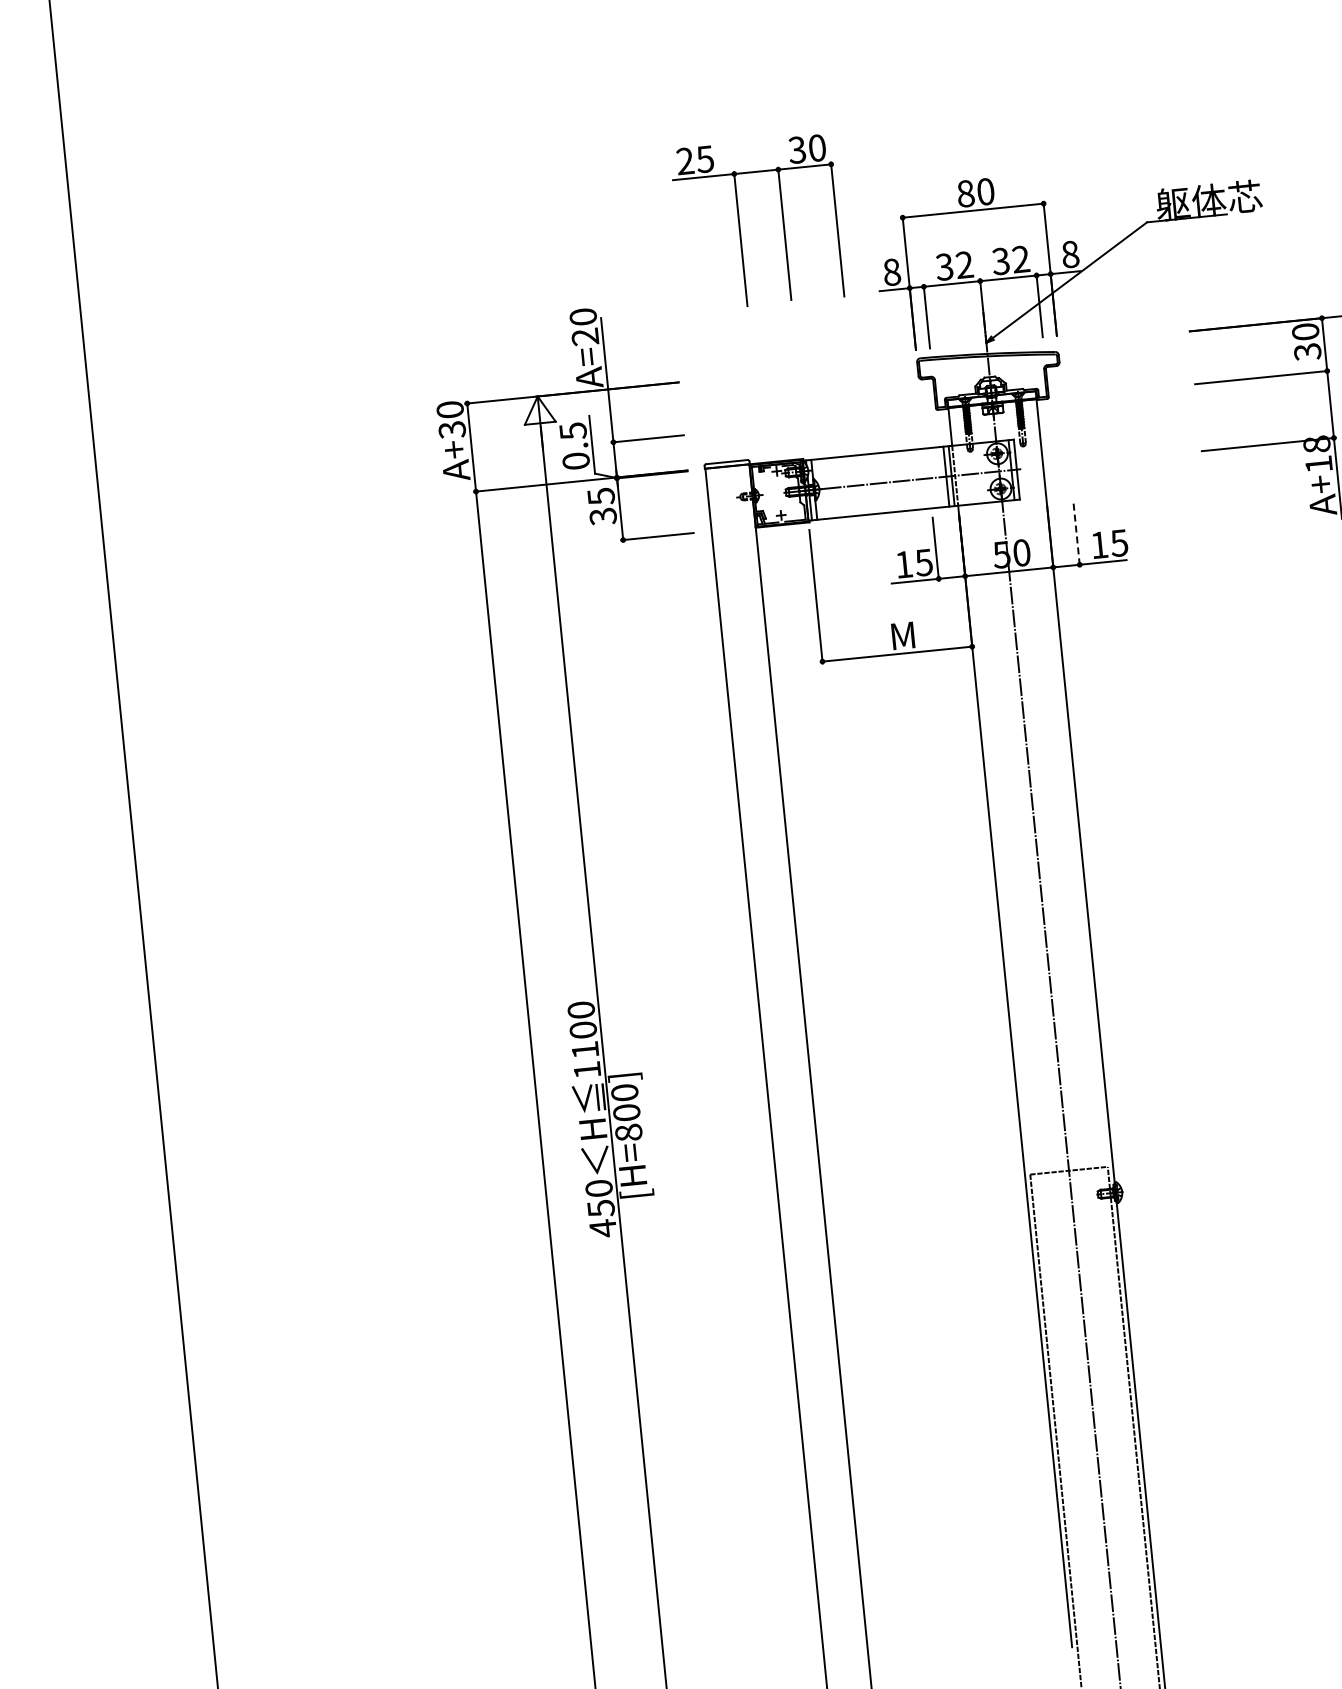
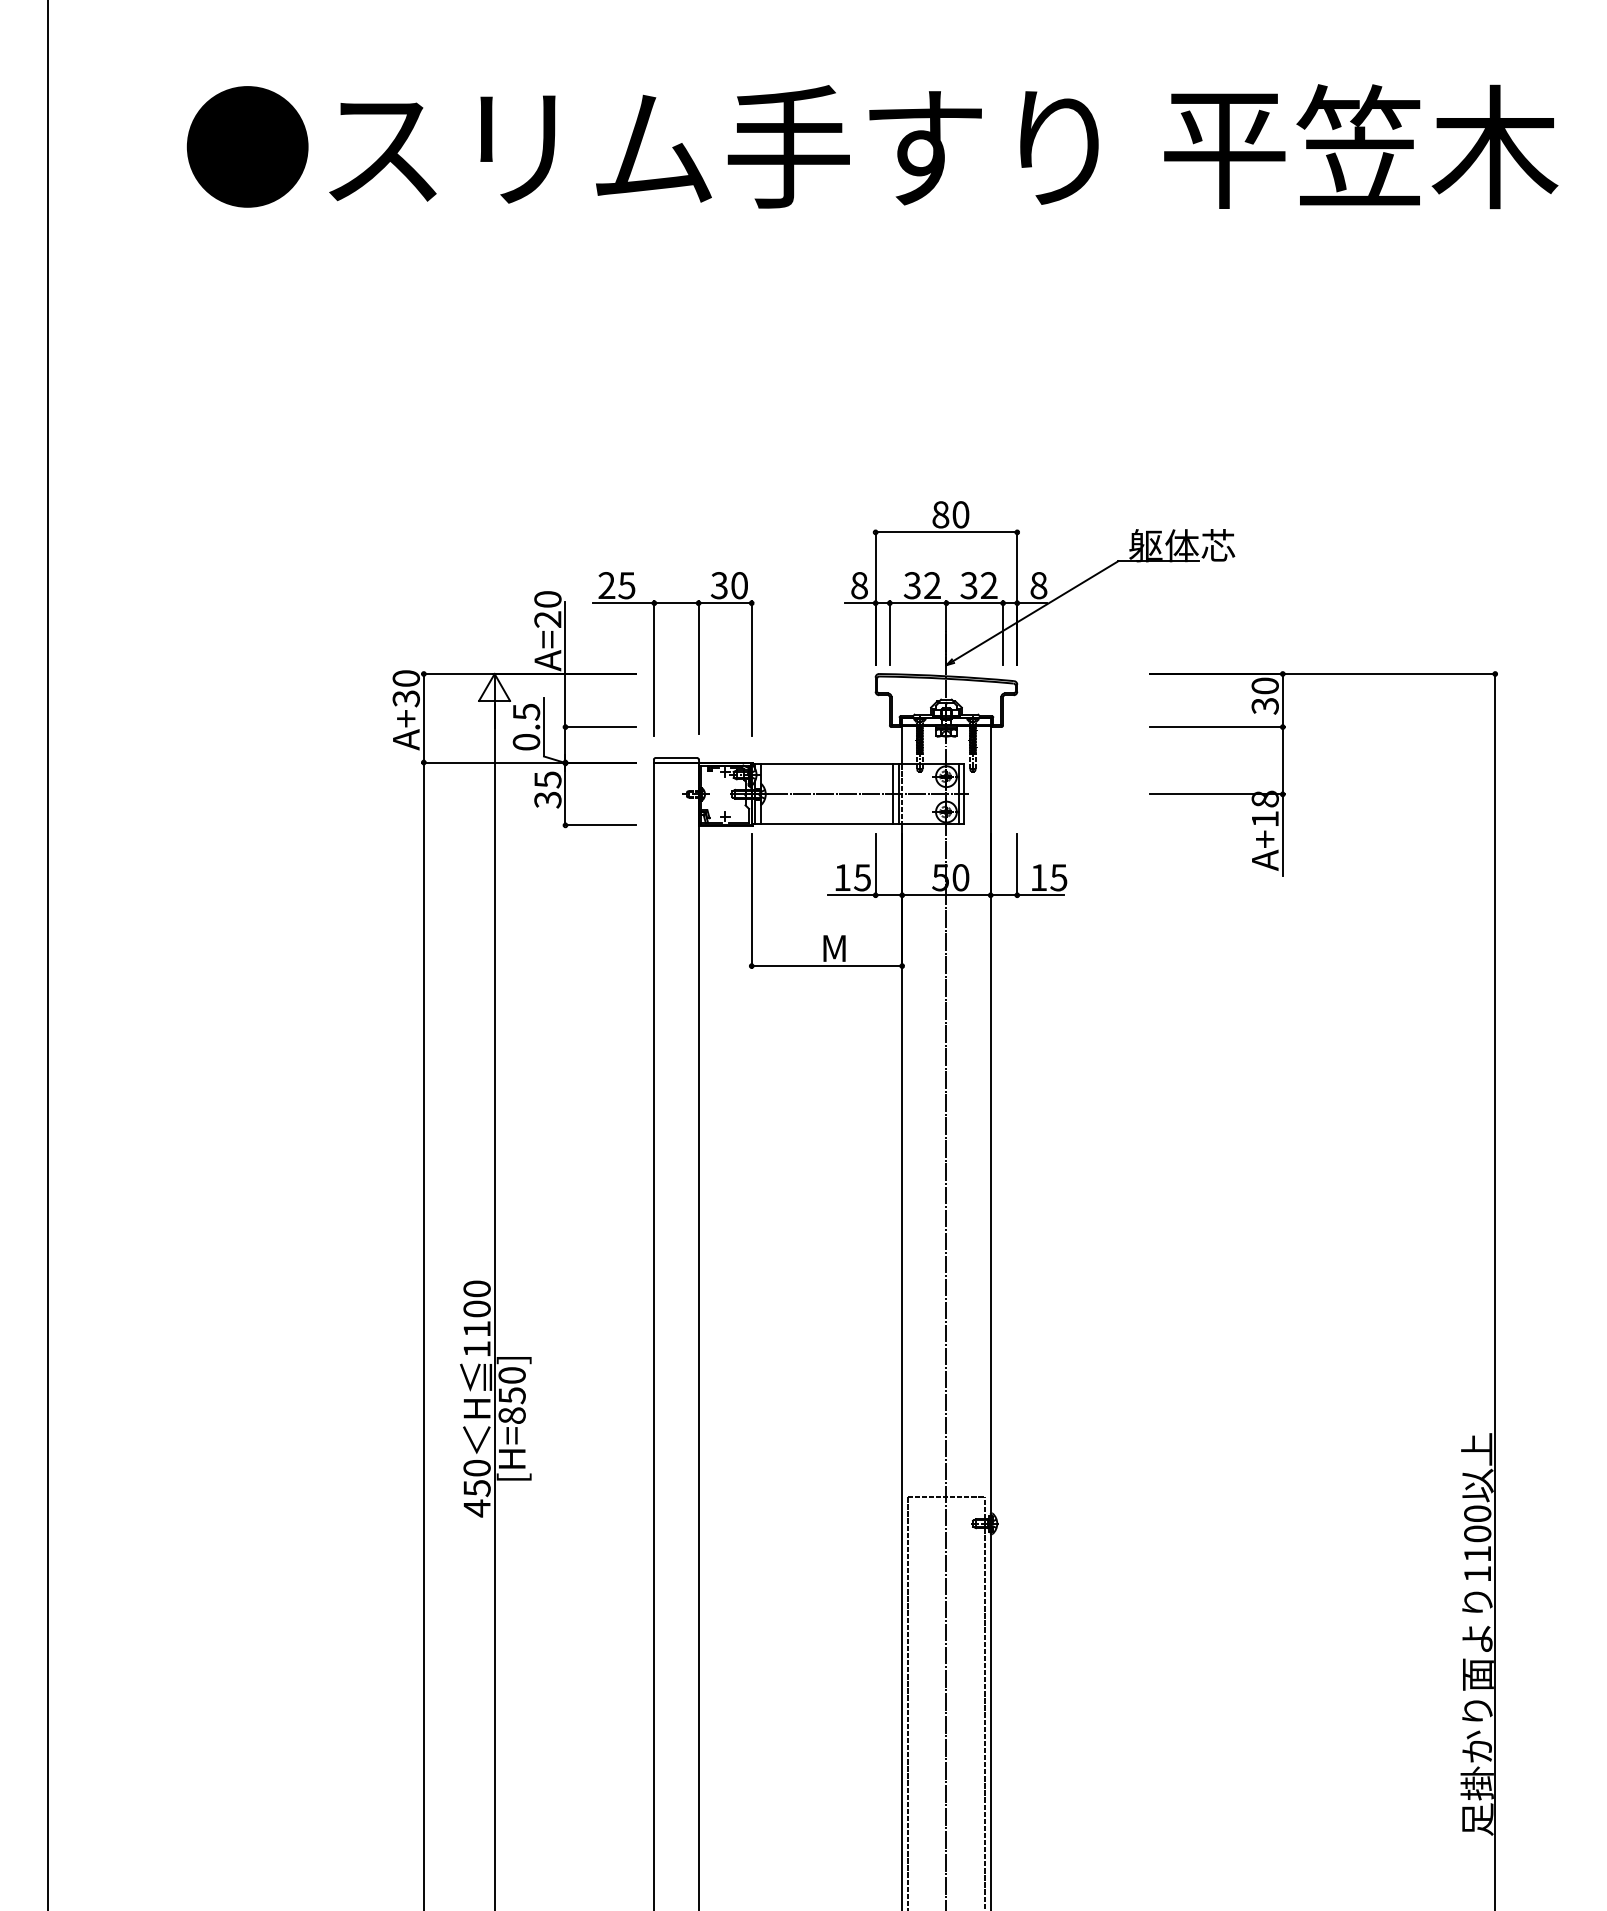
part: (739, 225) -> (654, 654), moved
line: (1076, 535) -> (1017, 865), dashed -> solid
text: (626, 1112) -> (511, 1395), [H=800] -> [H=850]

